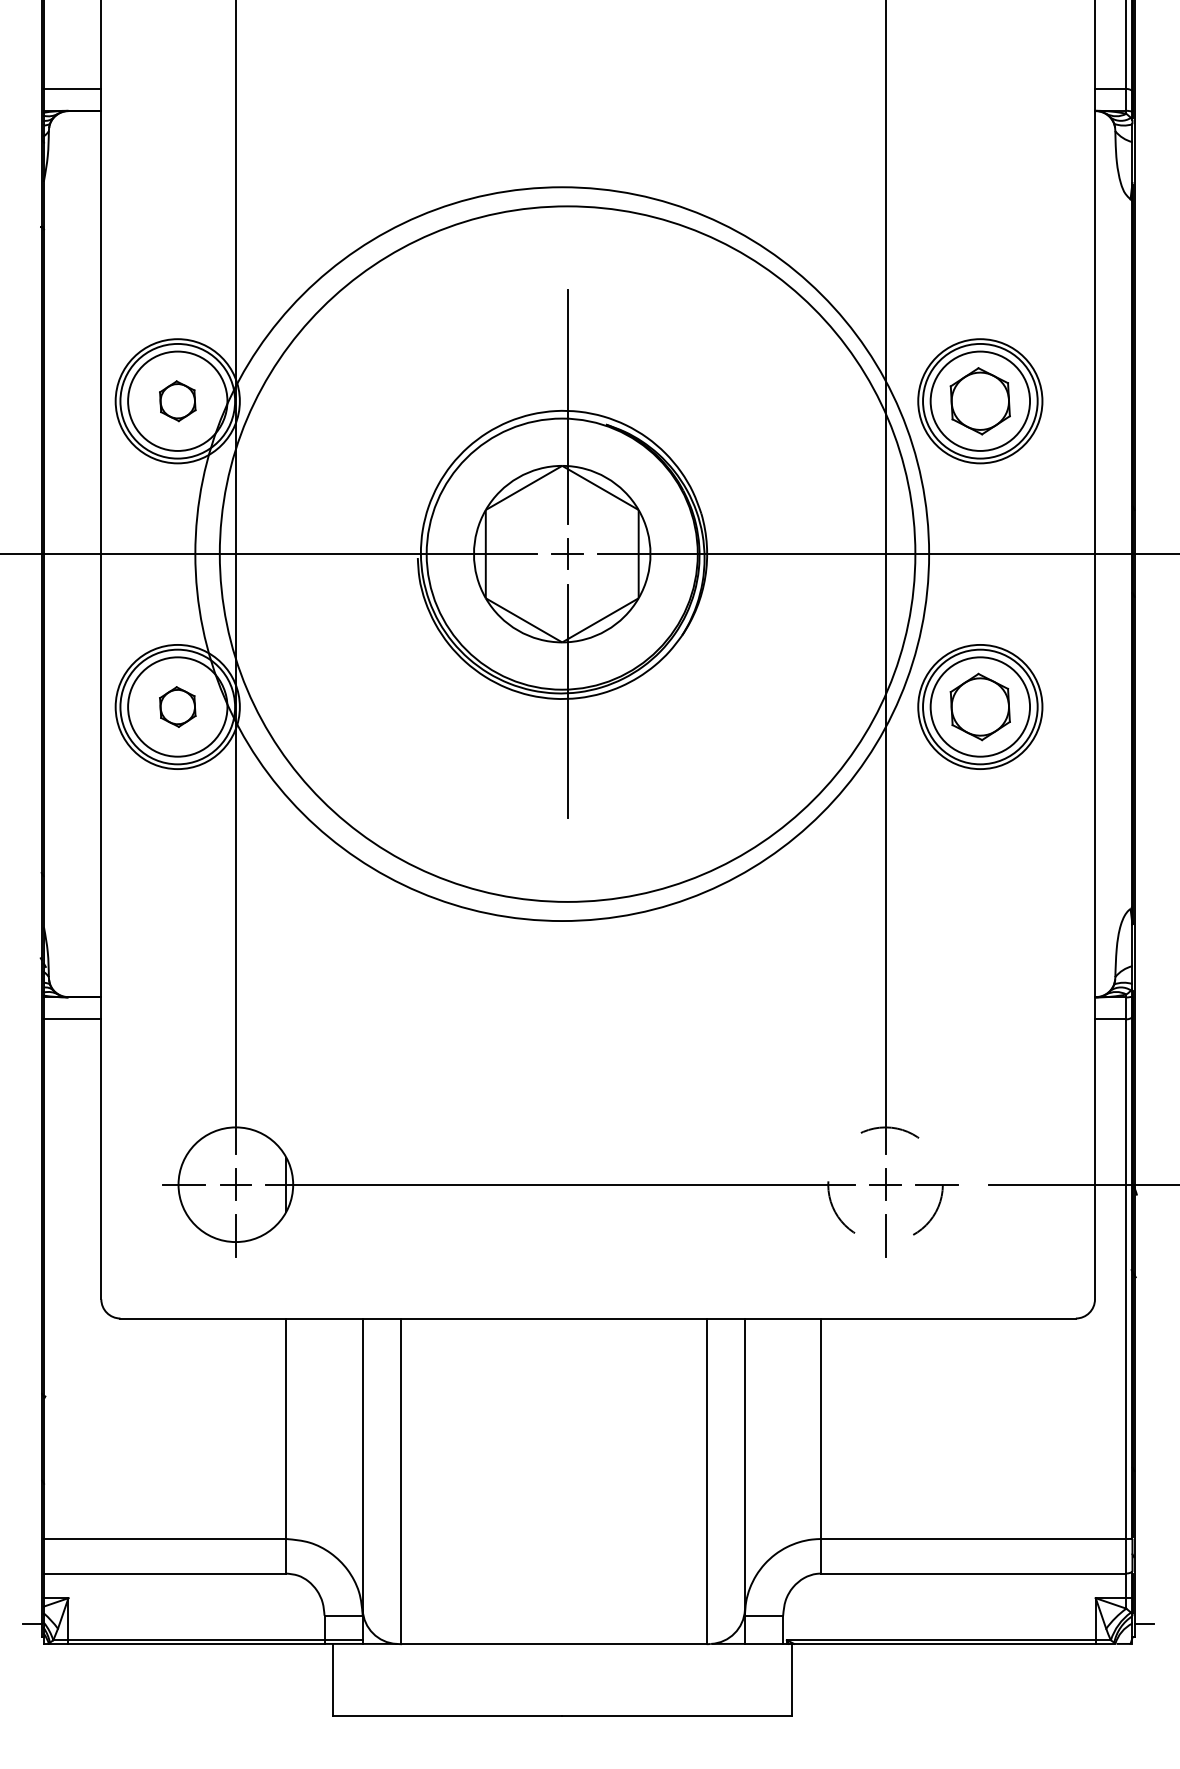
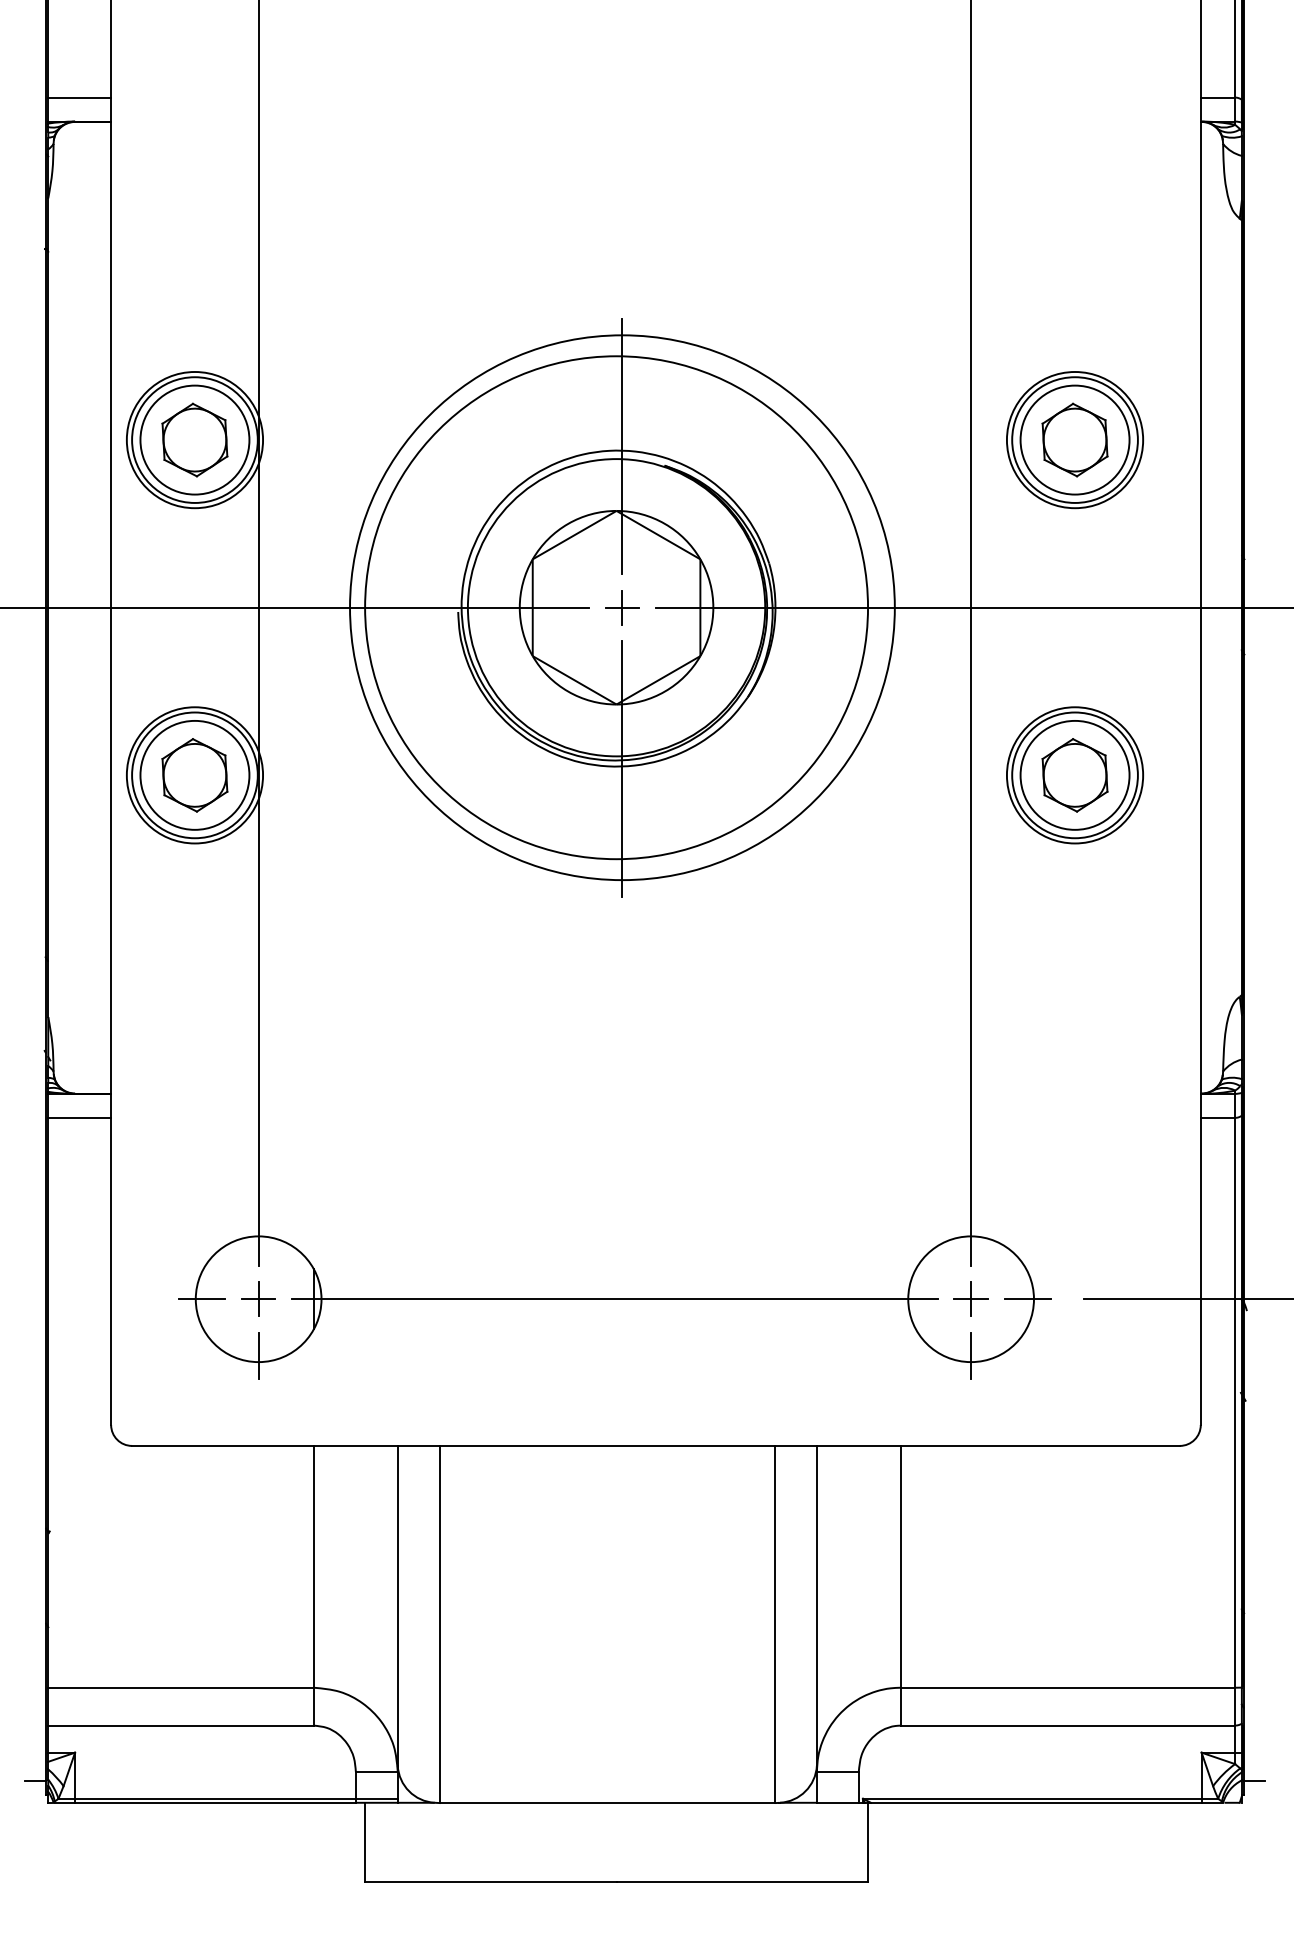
part: (177, 400) -> (194, 439), size x1.67
circle: (562, 553) -> (616, 607), size x0.62
circle: (567, 553) -> (622, 607), size x0.71
part: (177, 707) -> (194, 775), size x1.67
circle: (884, 1184) -> (970, 1299), dashed -> solid

